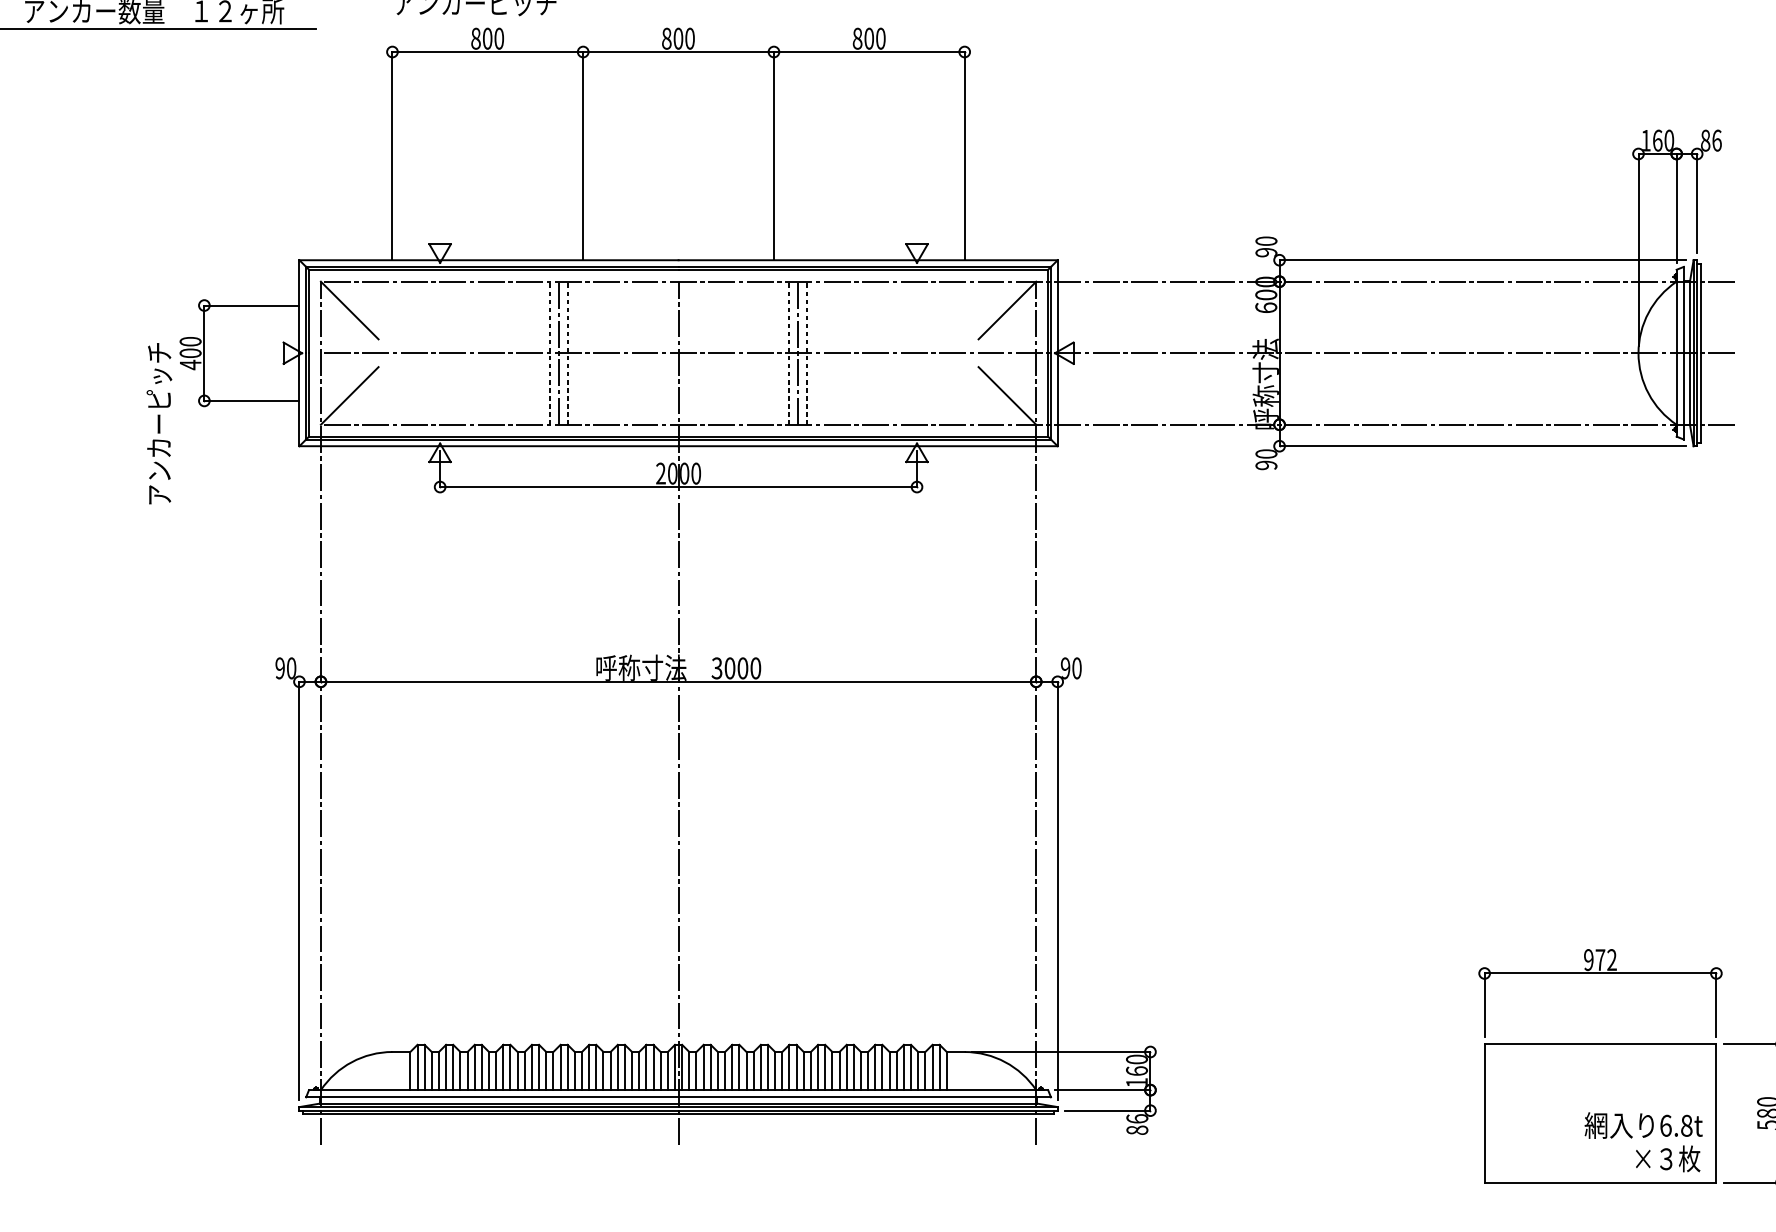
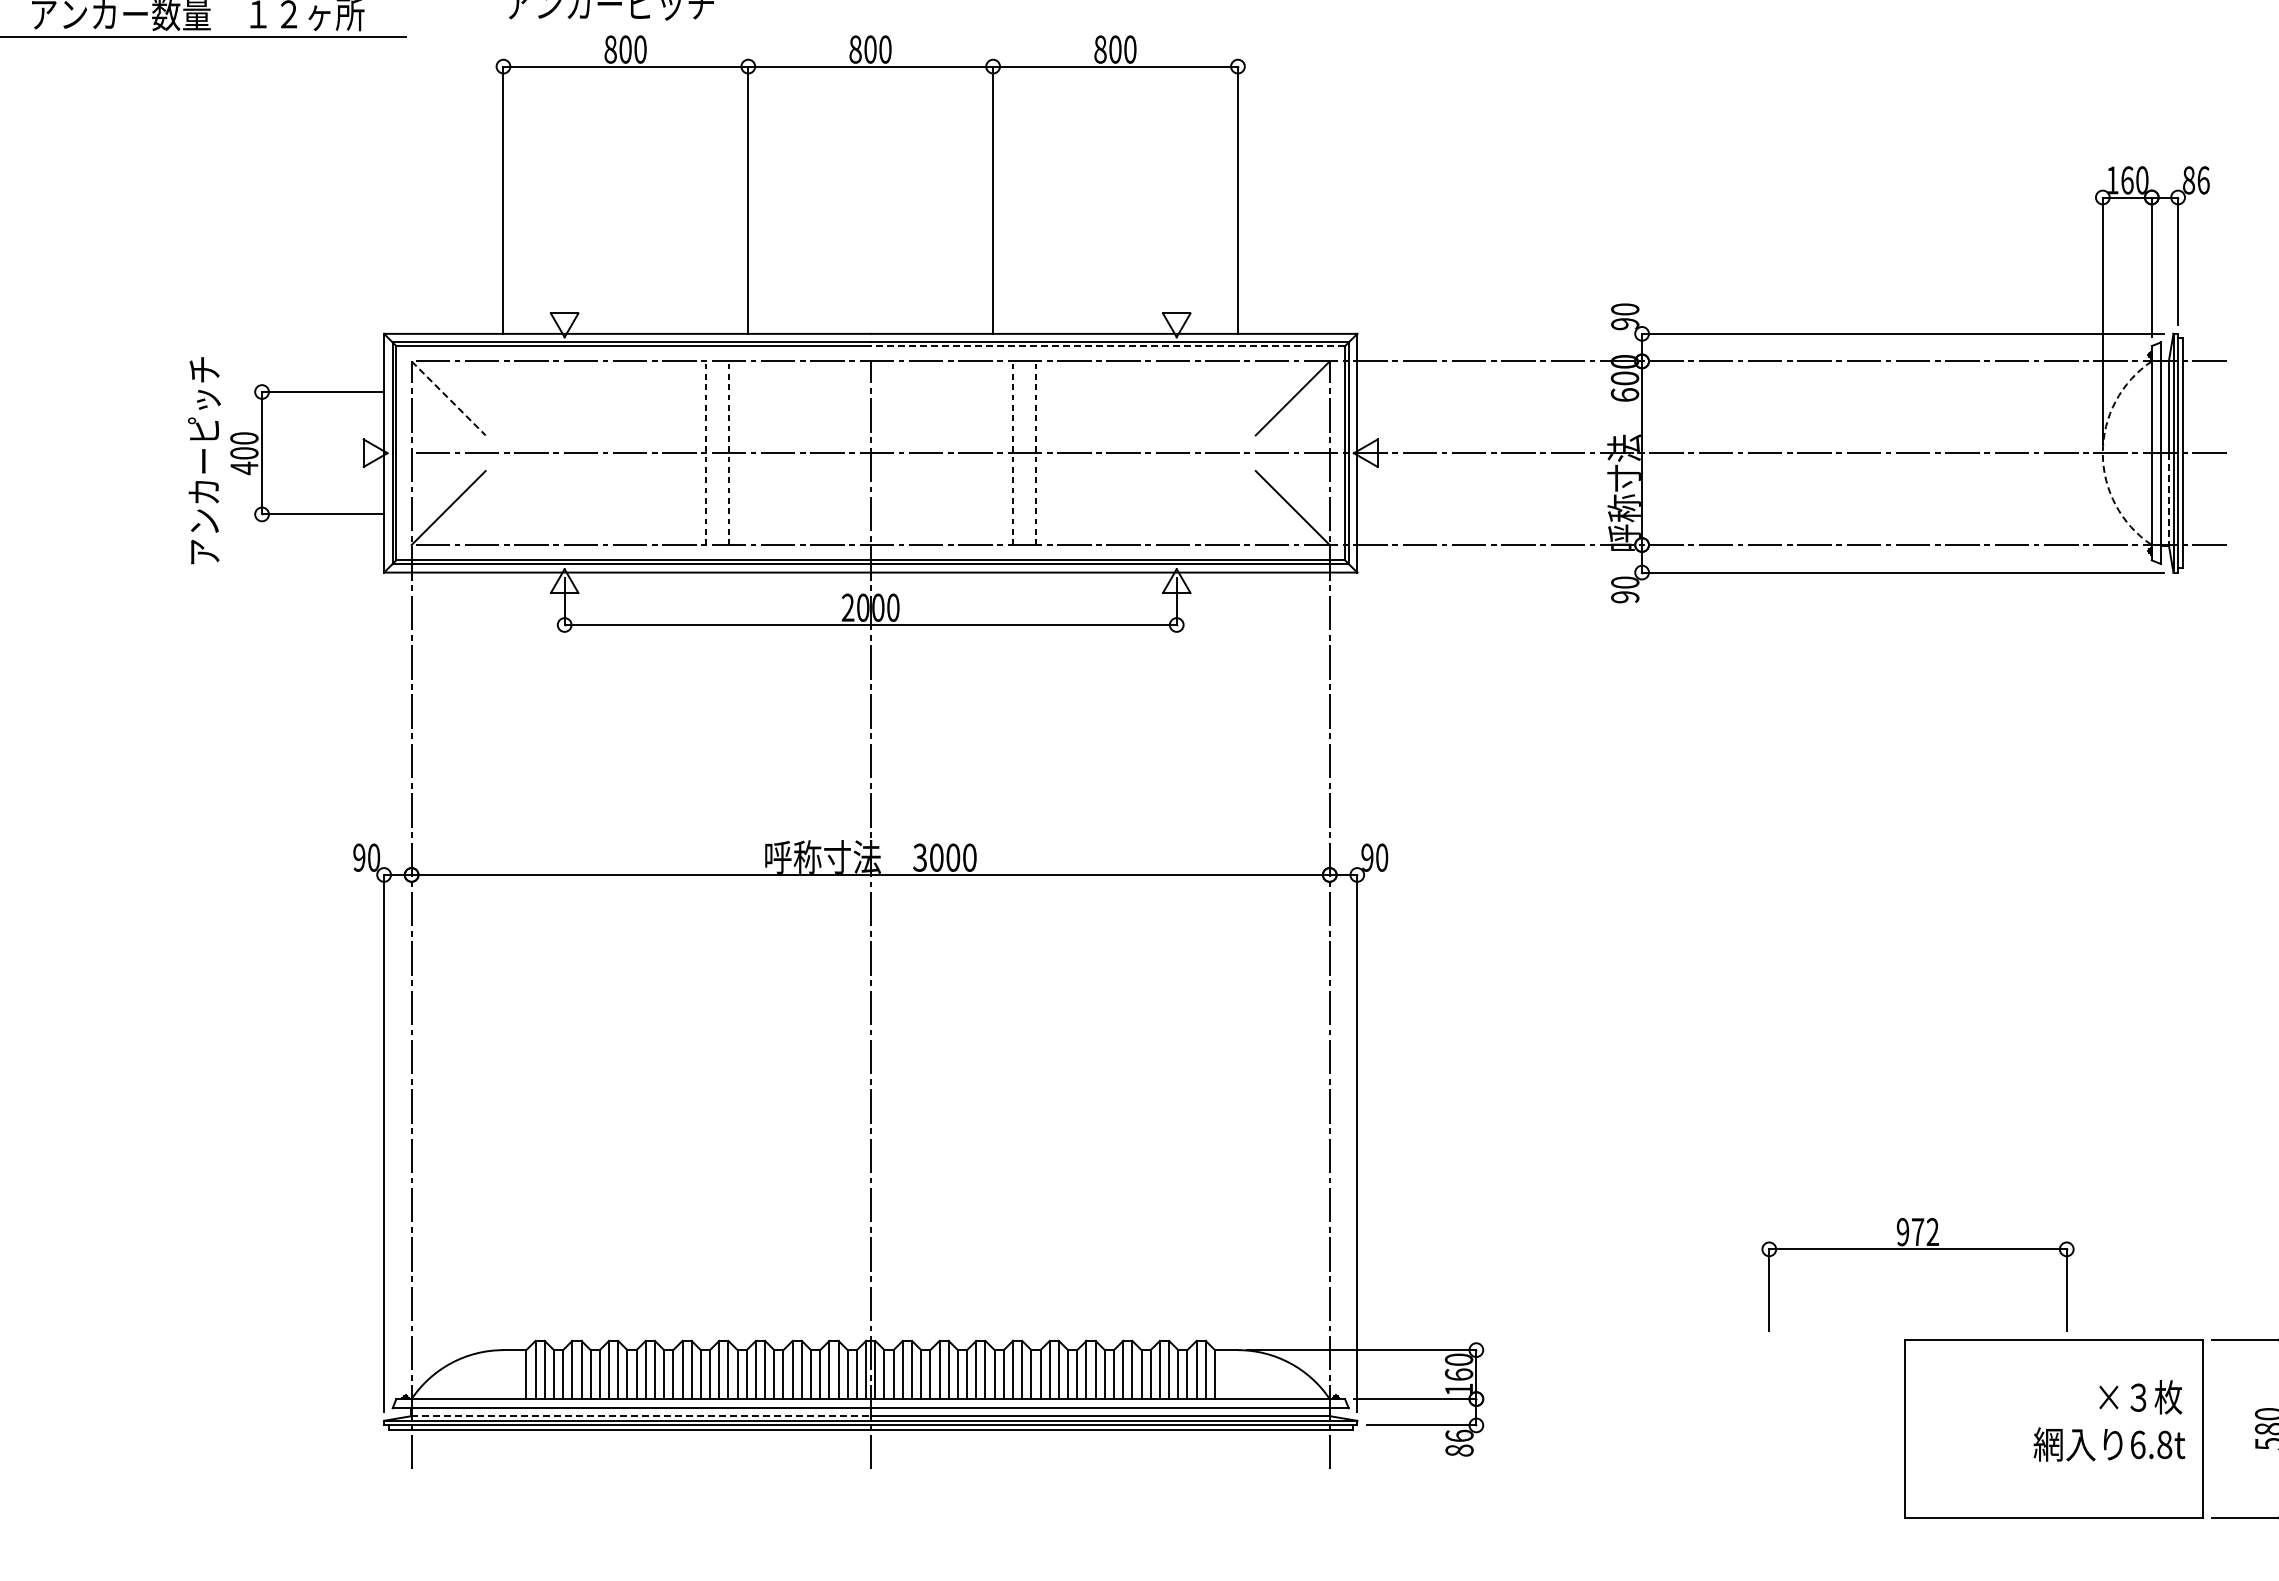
line: (863, 270) -> (1107, 346), solid -> dashed
line: (350, 310) -> (449, 398), solid -> dashed
line: (559, 353) -> (717, 453), removed
line: (798, 353) -> (1024, 453), removed
arc: (1638, 353) -> (2102, 453), solid -> dashed
line: (1689, 389) -> (2168, 499), solid -> dashed
text: (158, 423) -> (203, 460), moved
part: (1600, 973) -> (1917, 1249), moved
line: (499, 1103) -> (640, 1416), solid -> dashed
text: (1667, 1159) -> (2140, 1397), moved

